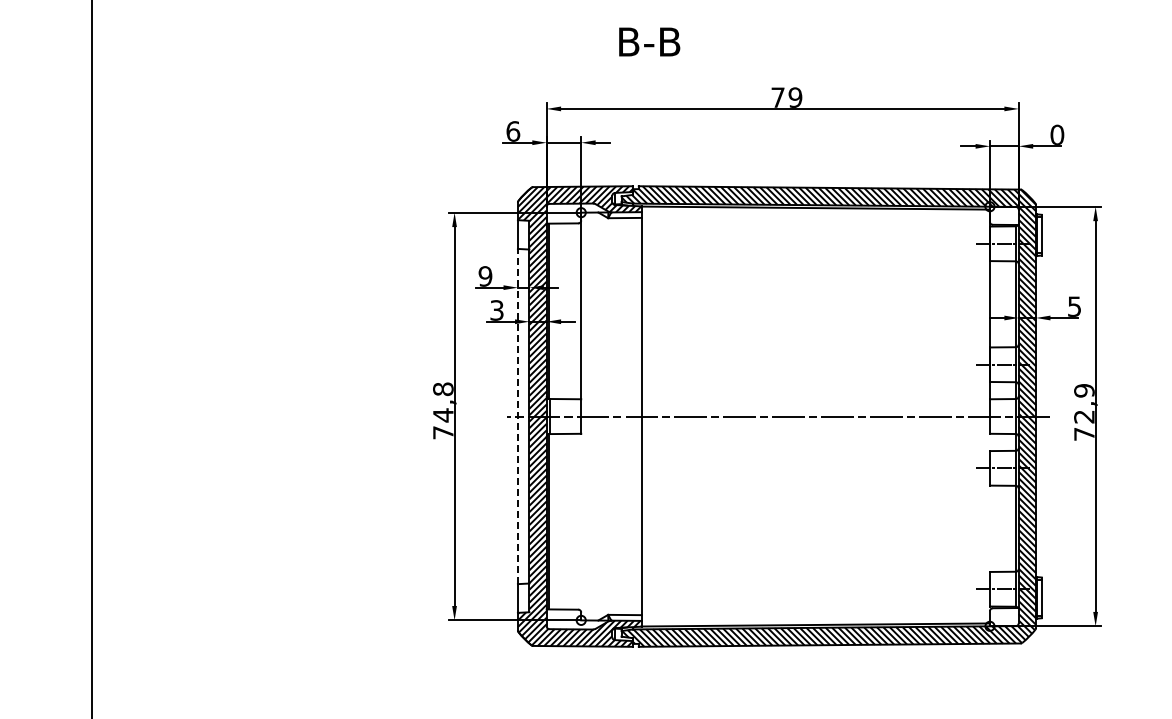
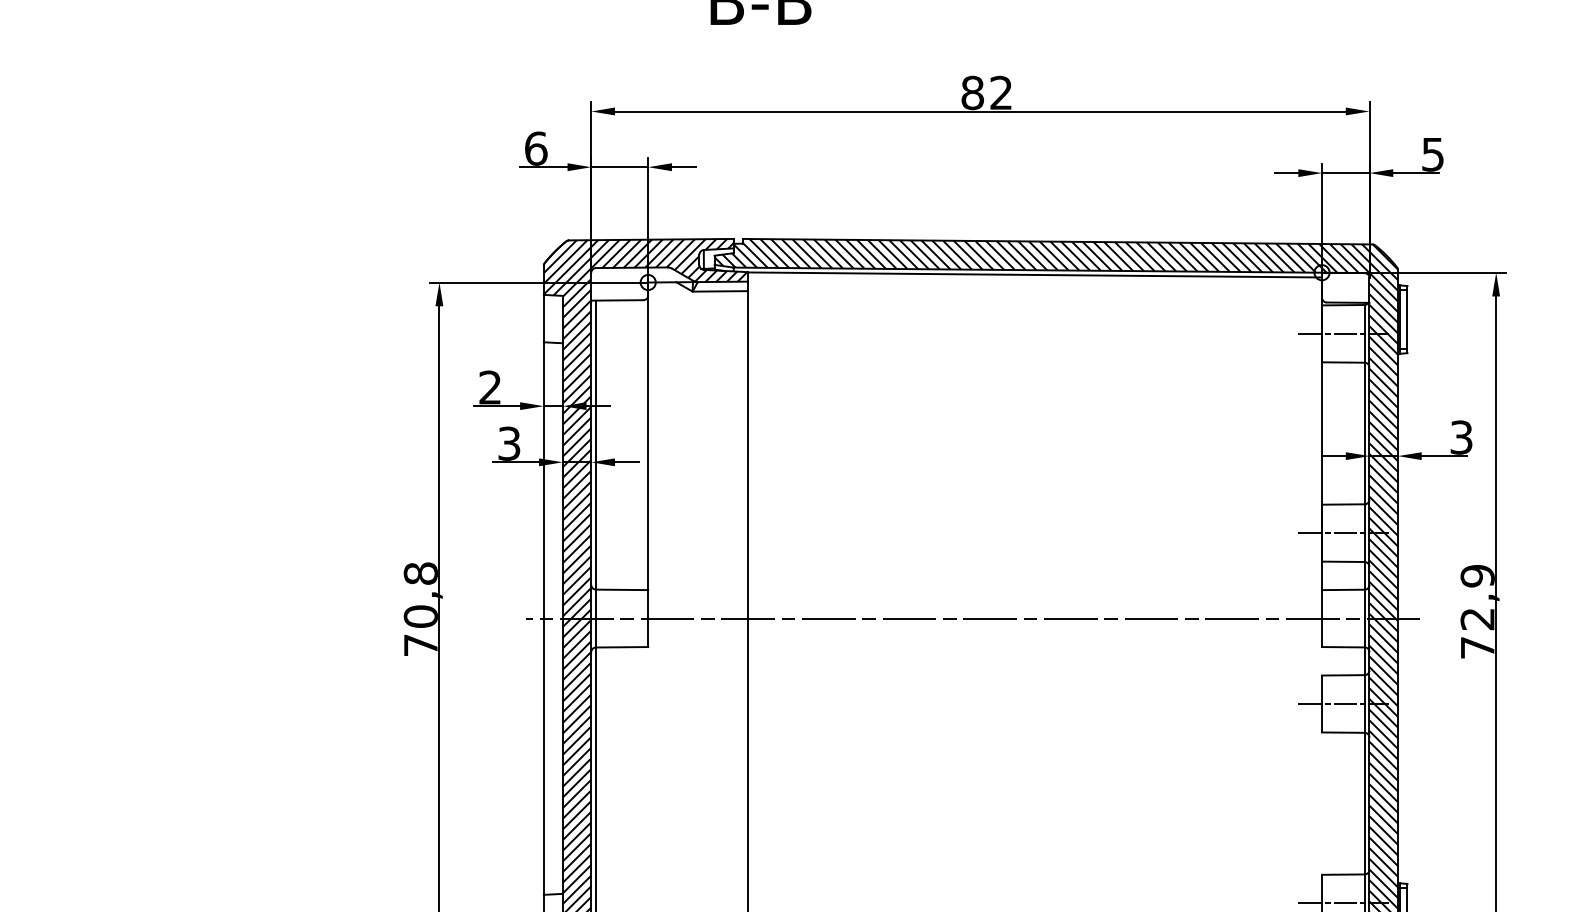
text: (786, 97) -> (986, 92), 79 -> 82
text: (1057, 134) -> (1433, 153), 0 -> 5
text: (485, 276) -> (490, 387), 9 -> 2
text: (1074, 306) -> (1461, 437), 5 -> 3
text: (443, 415) -> (421, 616), 74,8 -> 70,8
line: (517, 416) -> (543, 618), dashed -> solid

